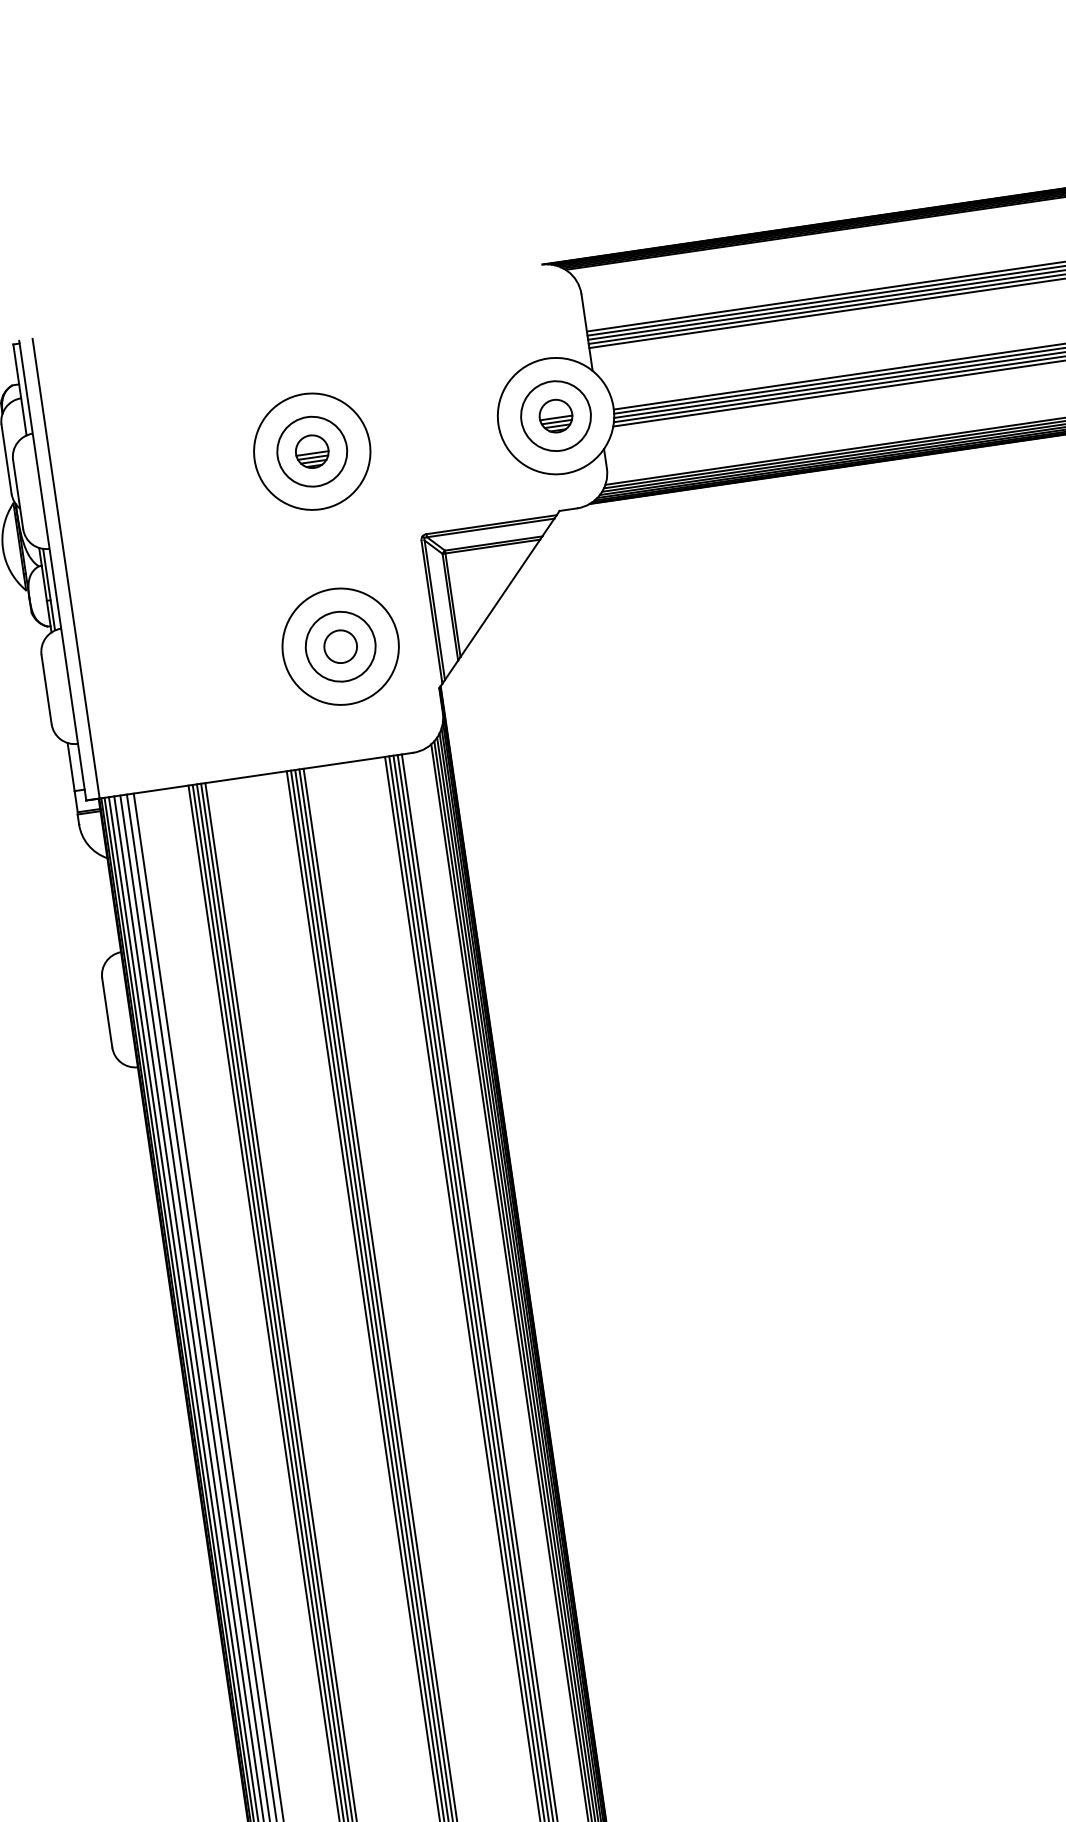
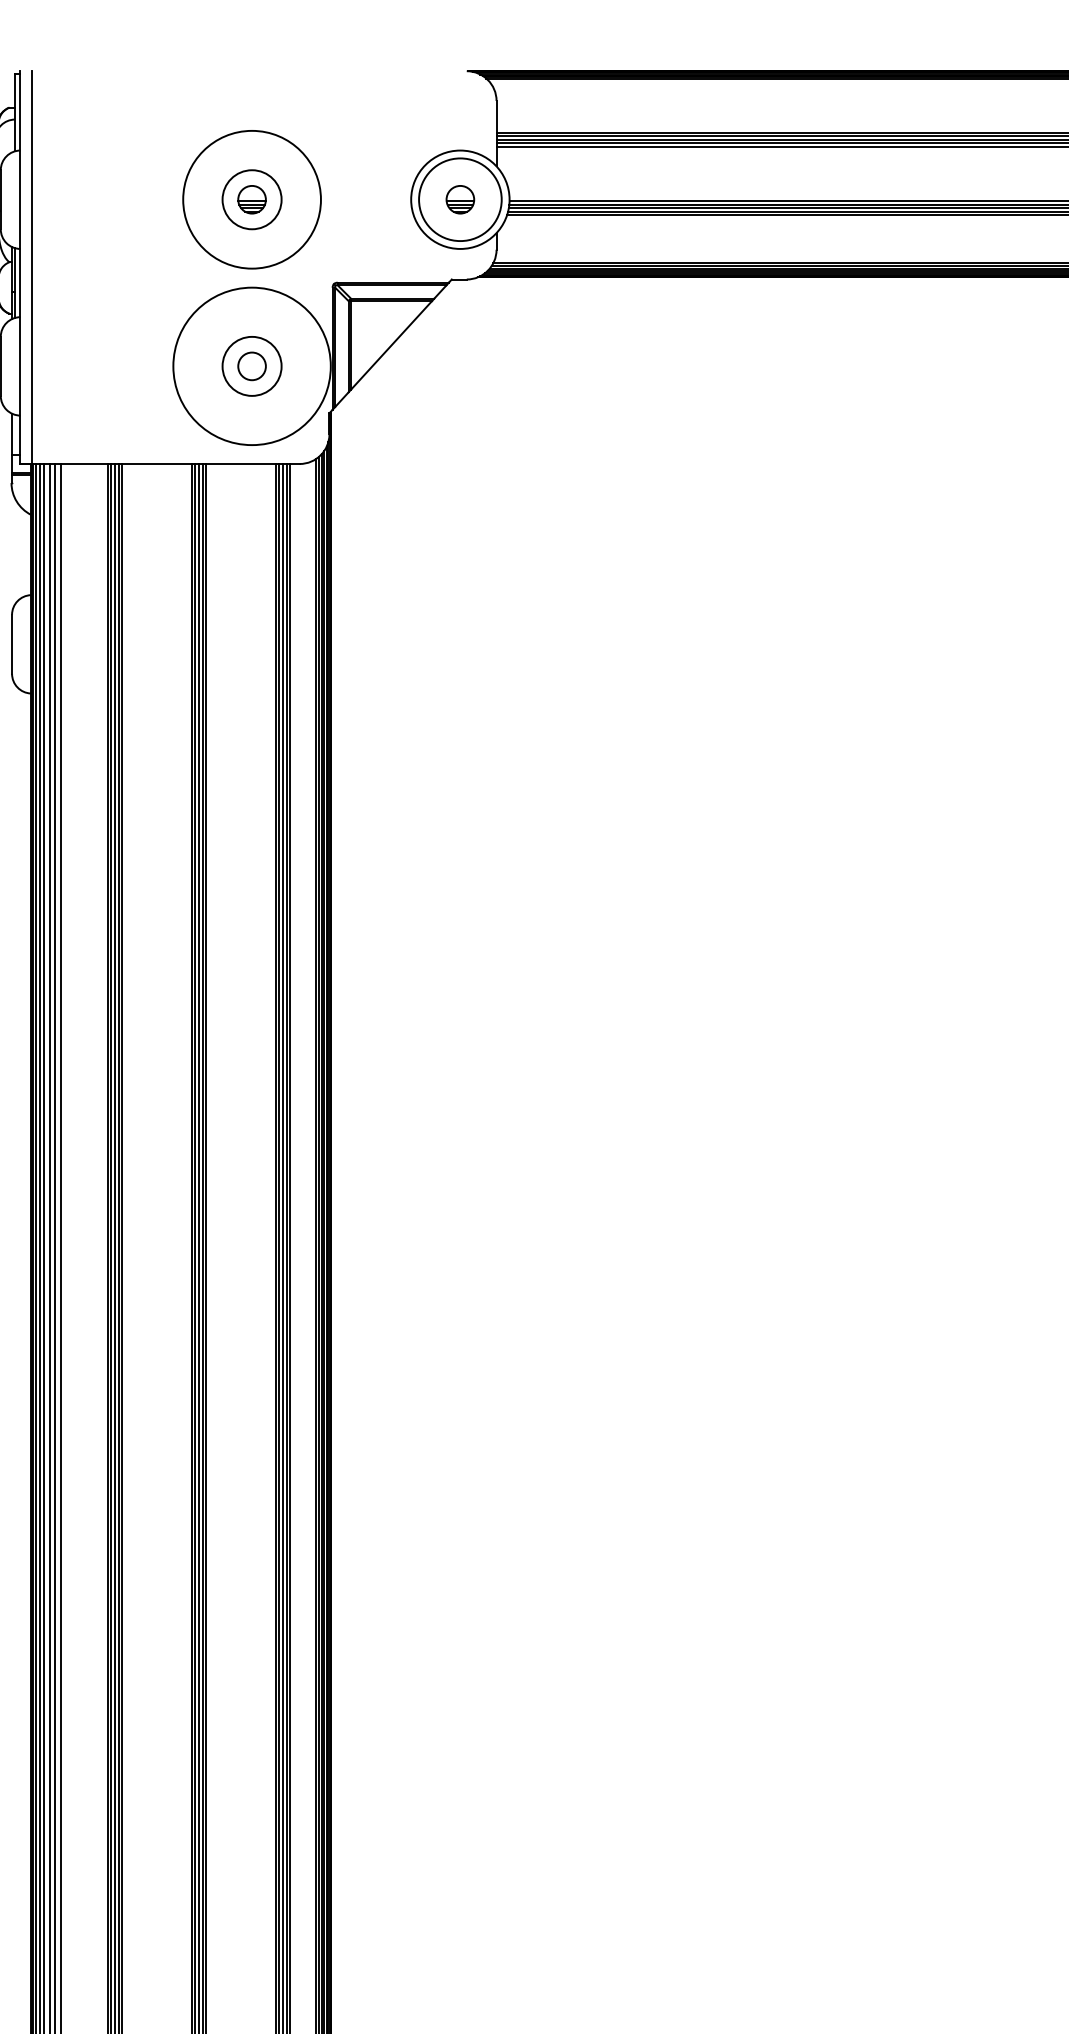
circle: (554, 416) -> (459, 199), size x1.4
circle: (311, 451) -> (251, 199), size x1.4
circle: (340, 646) -> (251, 366), size x1.6

